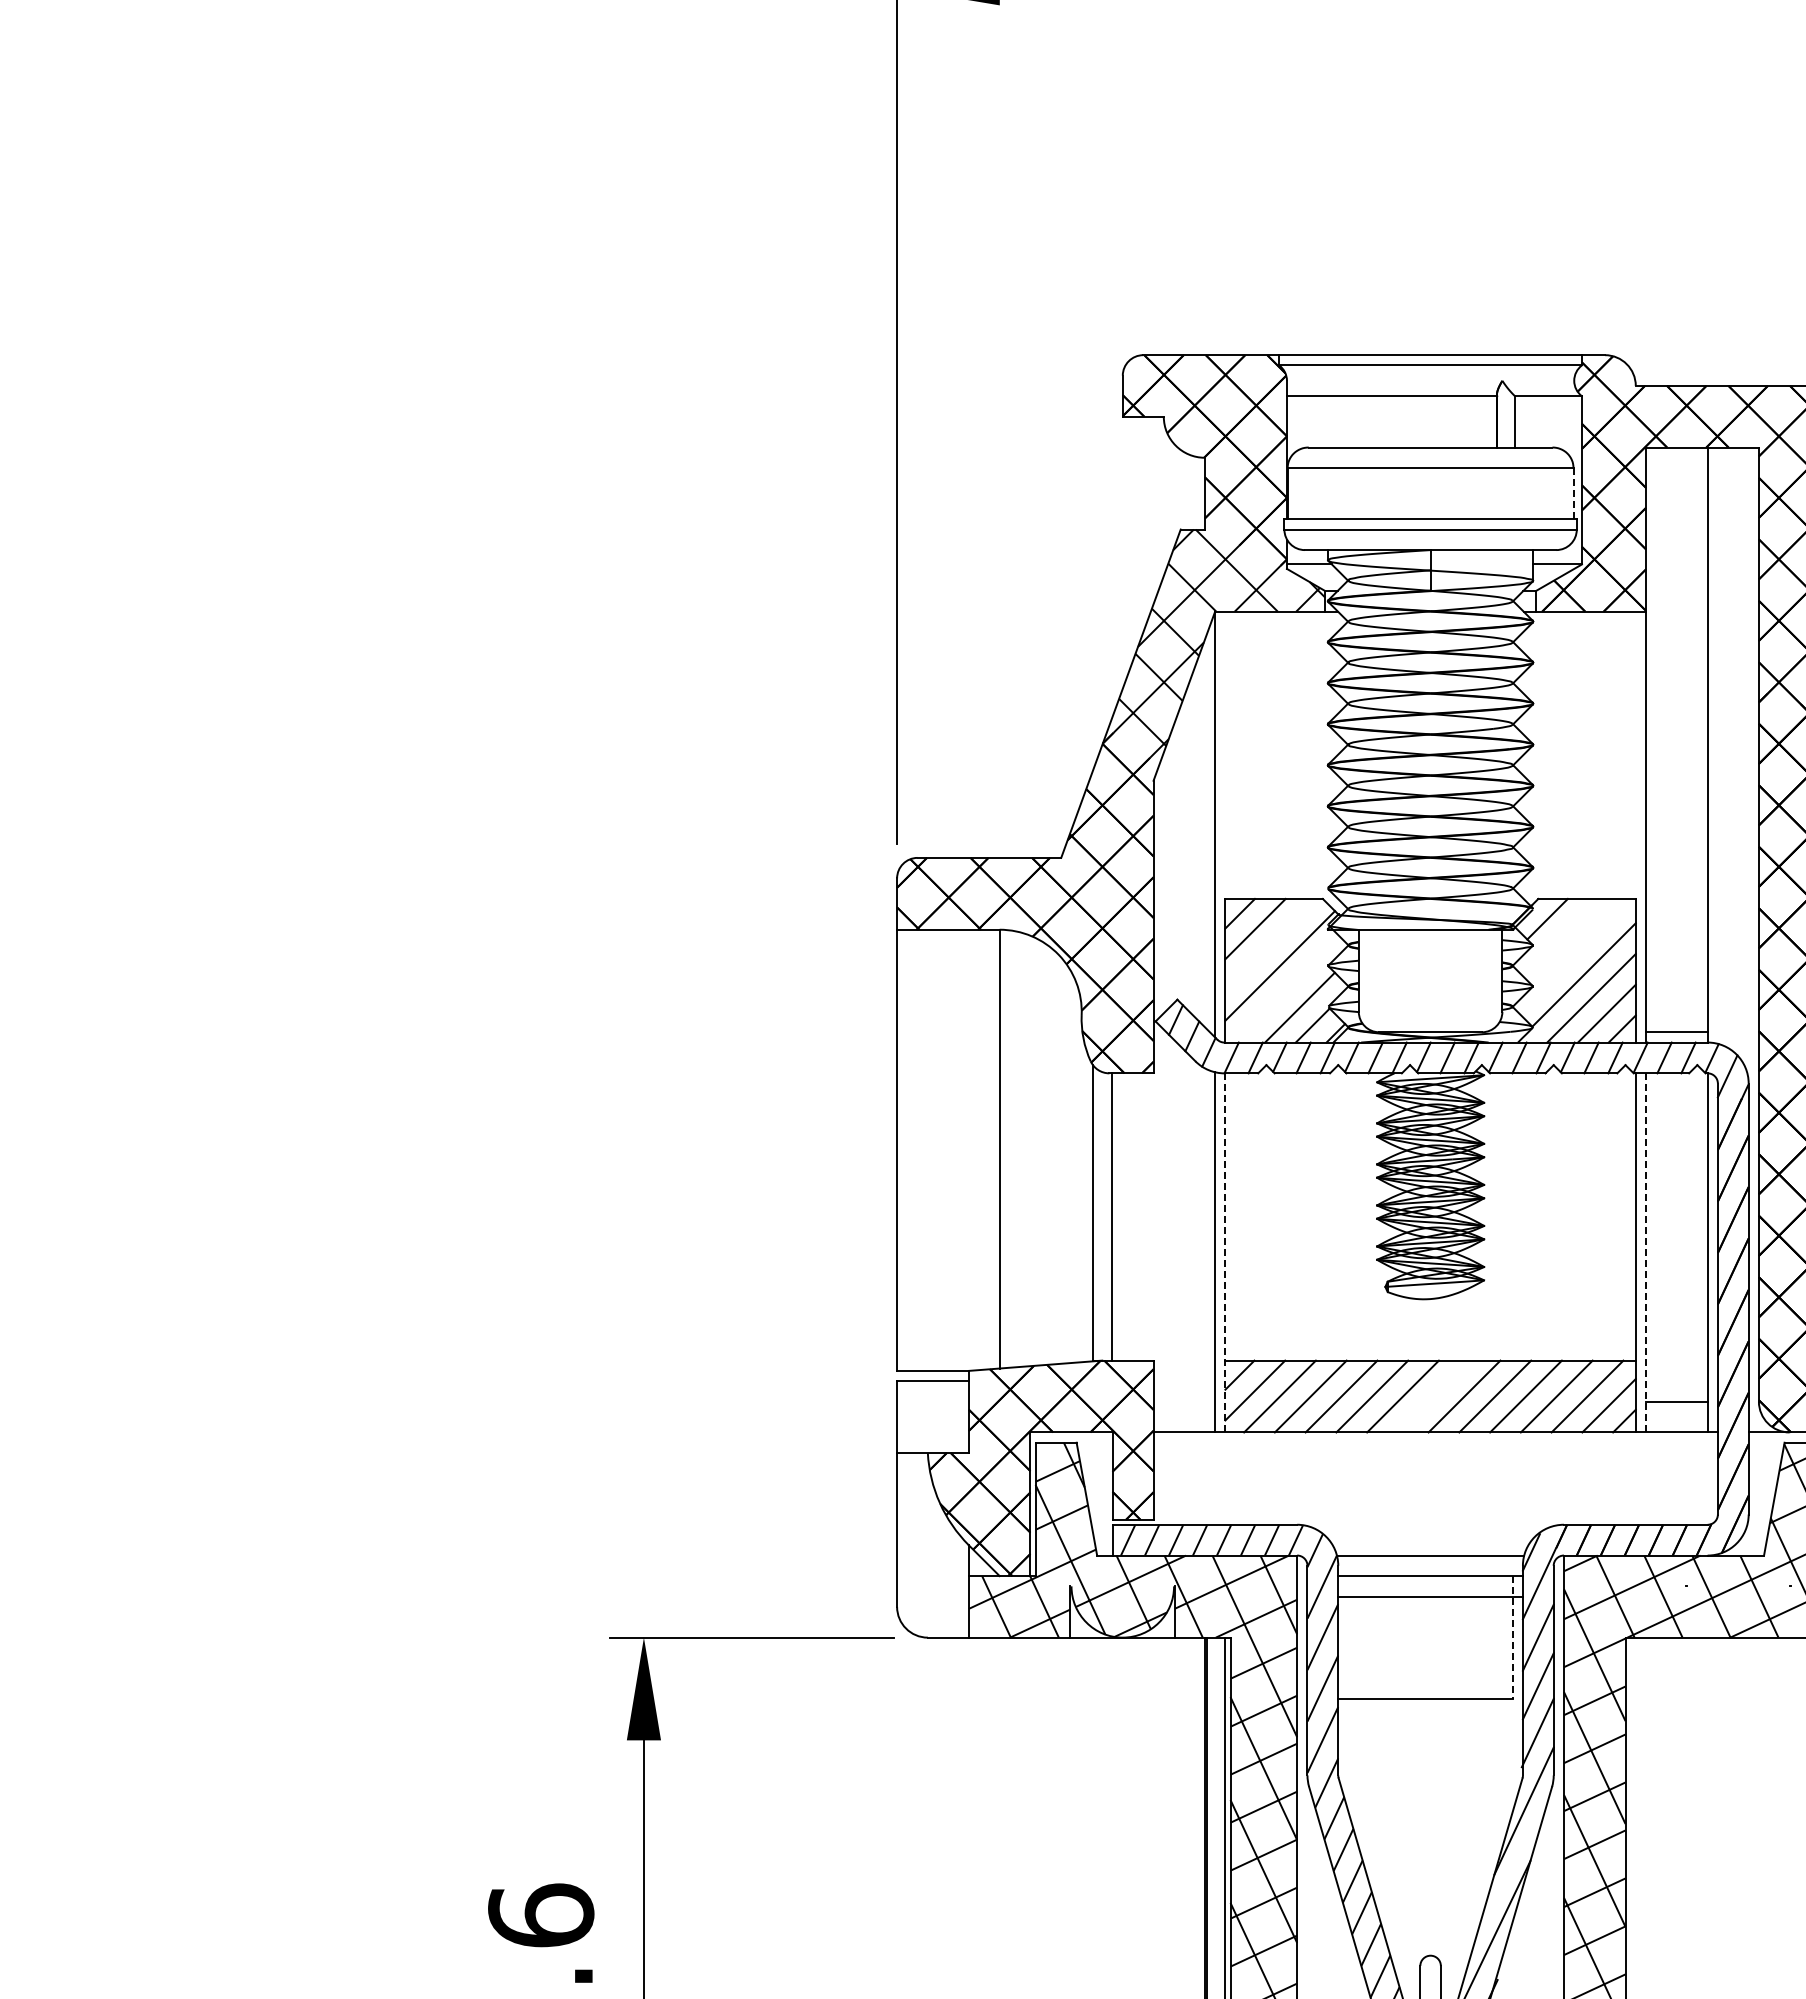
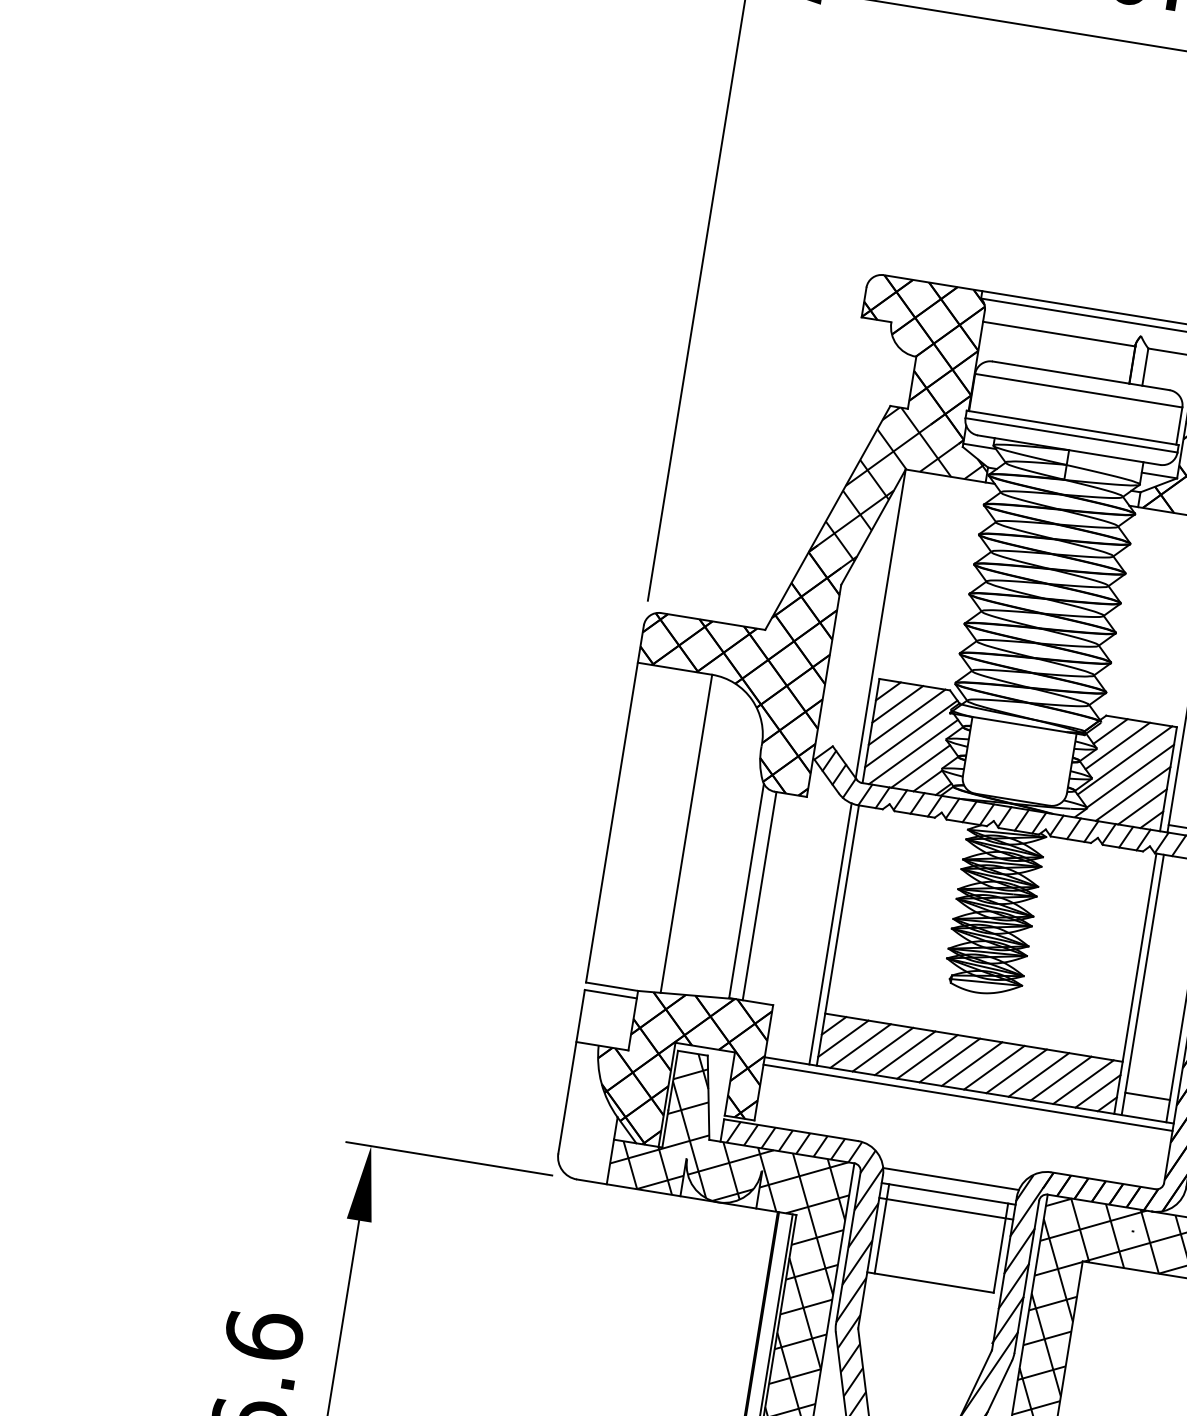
line: (1573, 493) -> (1179, 425), dashed -> solid
line: (1560, 936) -> (1117, 745), added
line: (1270, 943) -> (906, 716), added
line: (1573, 954) -> (1125, 760), added
line: (1287, 989) -> (913, 751), added
line: (1225, 1252) -> (837, 935), dashed -> solid
line: (1646, 1252) -> (1143, 984), dashed -> solid
line: (1433, 1396) -> (971, 1064), added
line: (1435, 1442) -> (967, 1097), added
line: (1348, 1637) -> (881, 1228), added
line: (1512, 1637) -> (1000, 1248), dashed -> solid

